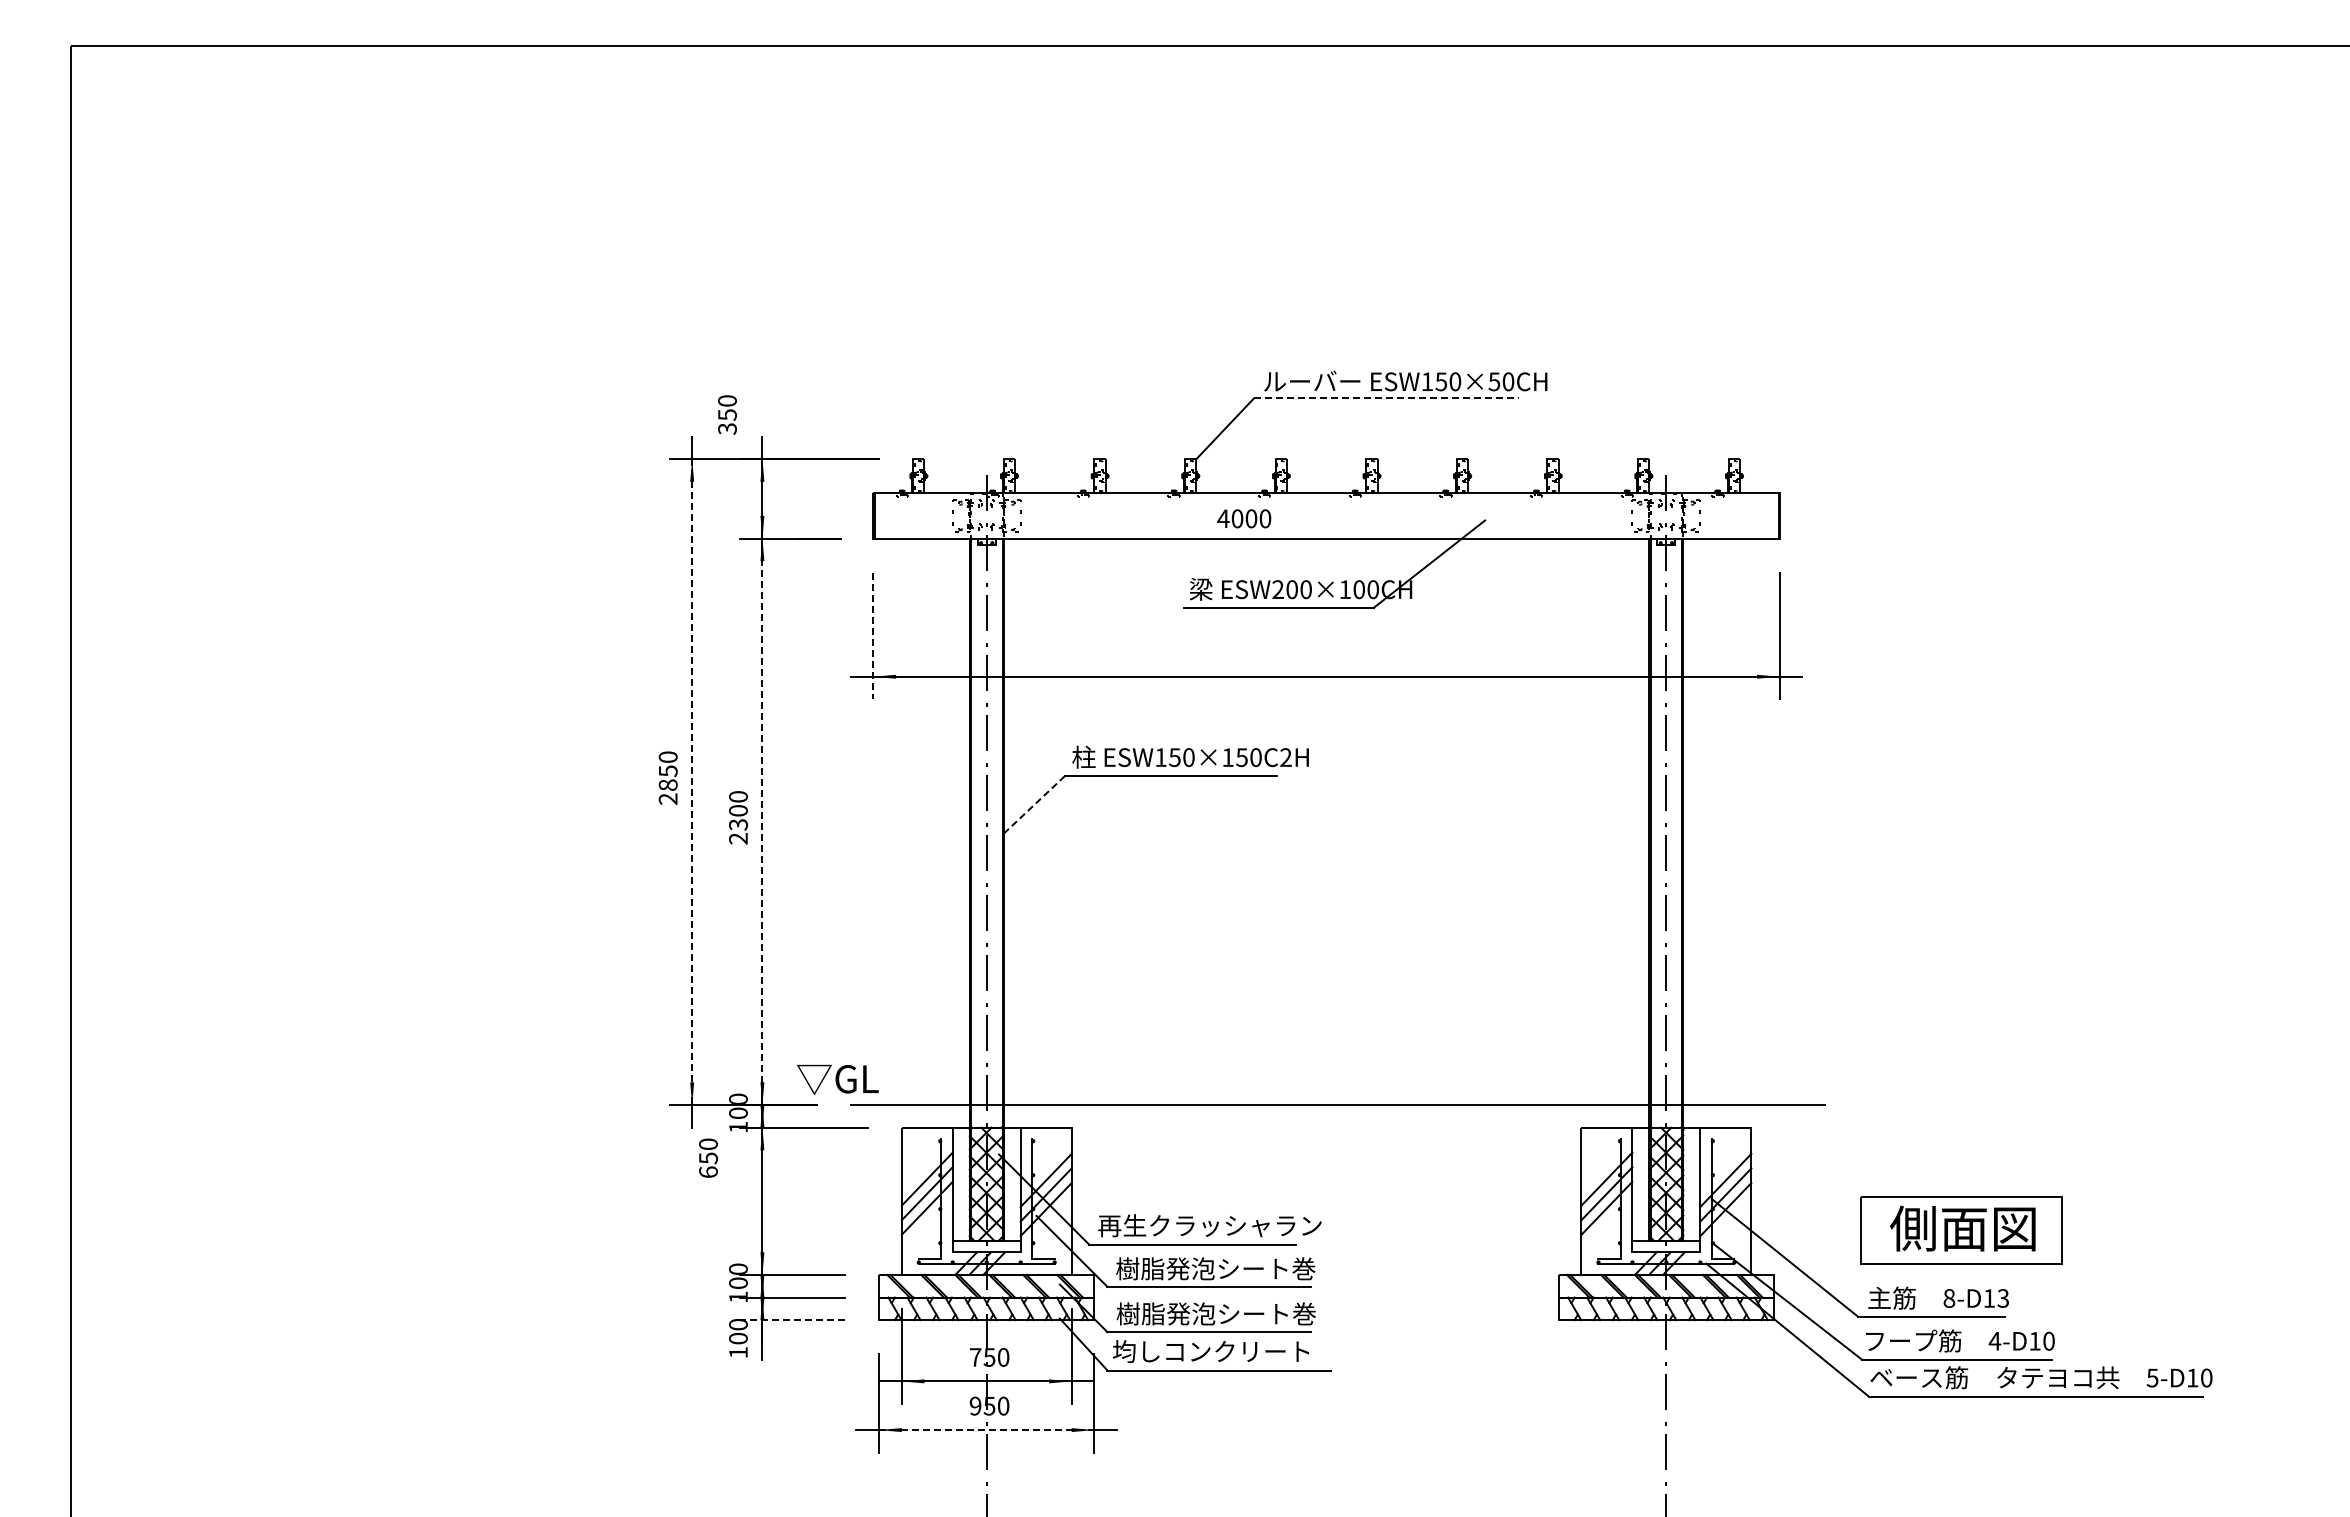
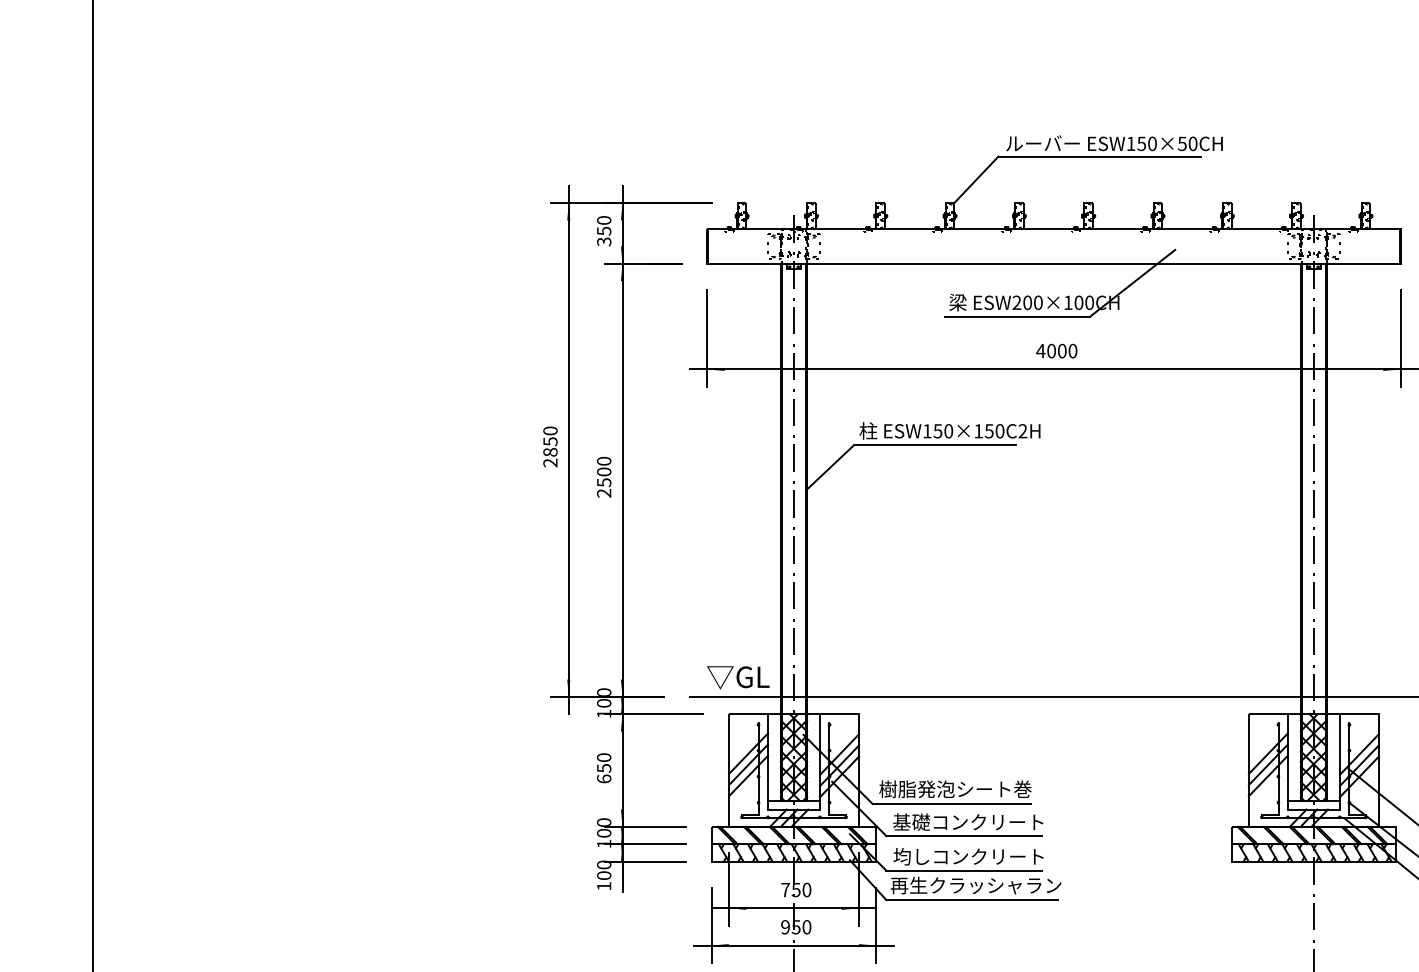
line: (1386, 398) -> (1099, 156), dashed -> solid
text: (727, 414) -> (604, 230), moved
text: (1244, 518) -> (1056, 350), moved
line: (873, 636) -> (707, 338), dashed -> solid
line: (692, 782) -> (569, 450), dashed -> solid
line: (1033, 805) -> (829, 467), dashed -> solid
line: (762, 821) -> (622, 480), dashed -> solid
text: (738, 824) -> (604, 482), 2300 -> 2500
text: (837, 1079) -> (738, 677), moved
text: (708, 1157) -> (604, 767), moved
text: (1209, 1225) -> (964, 789), 再生クラッシャラン -> 樹脂発泡シート巻
text: (1215, 1268) -> (969, 822), 樹脂発泡シート巻 -> 基礎コンクリート
text: (1215, 1313) -> (969, 856), 樹脂発泡シート巻 -> 均しコンクリート
line: (792, 1320) -> (645, 861), dashed -> solid
text: (1224, 1351) -> (975, 885), 均しコンクリート -> 再生クラッシャラン
line: (986, 1430) -> (793, 945), dashed -> solid

